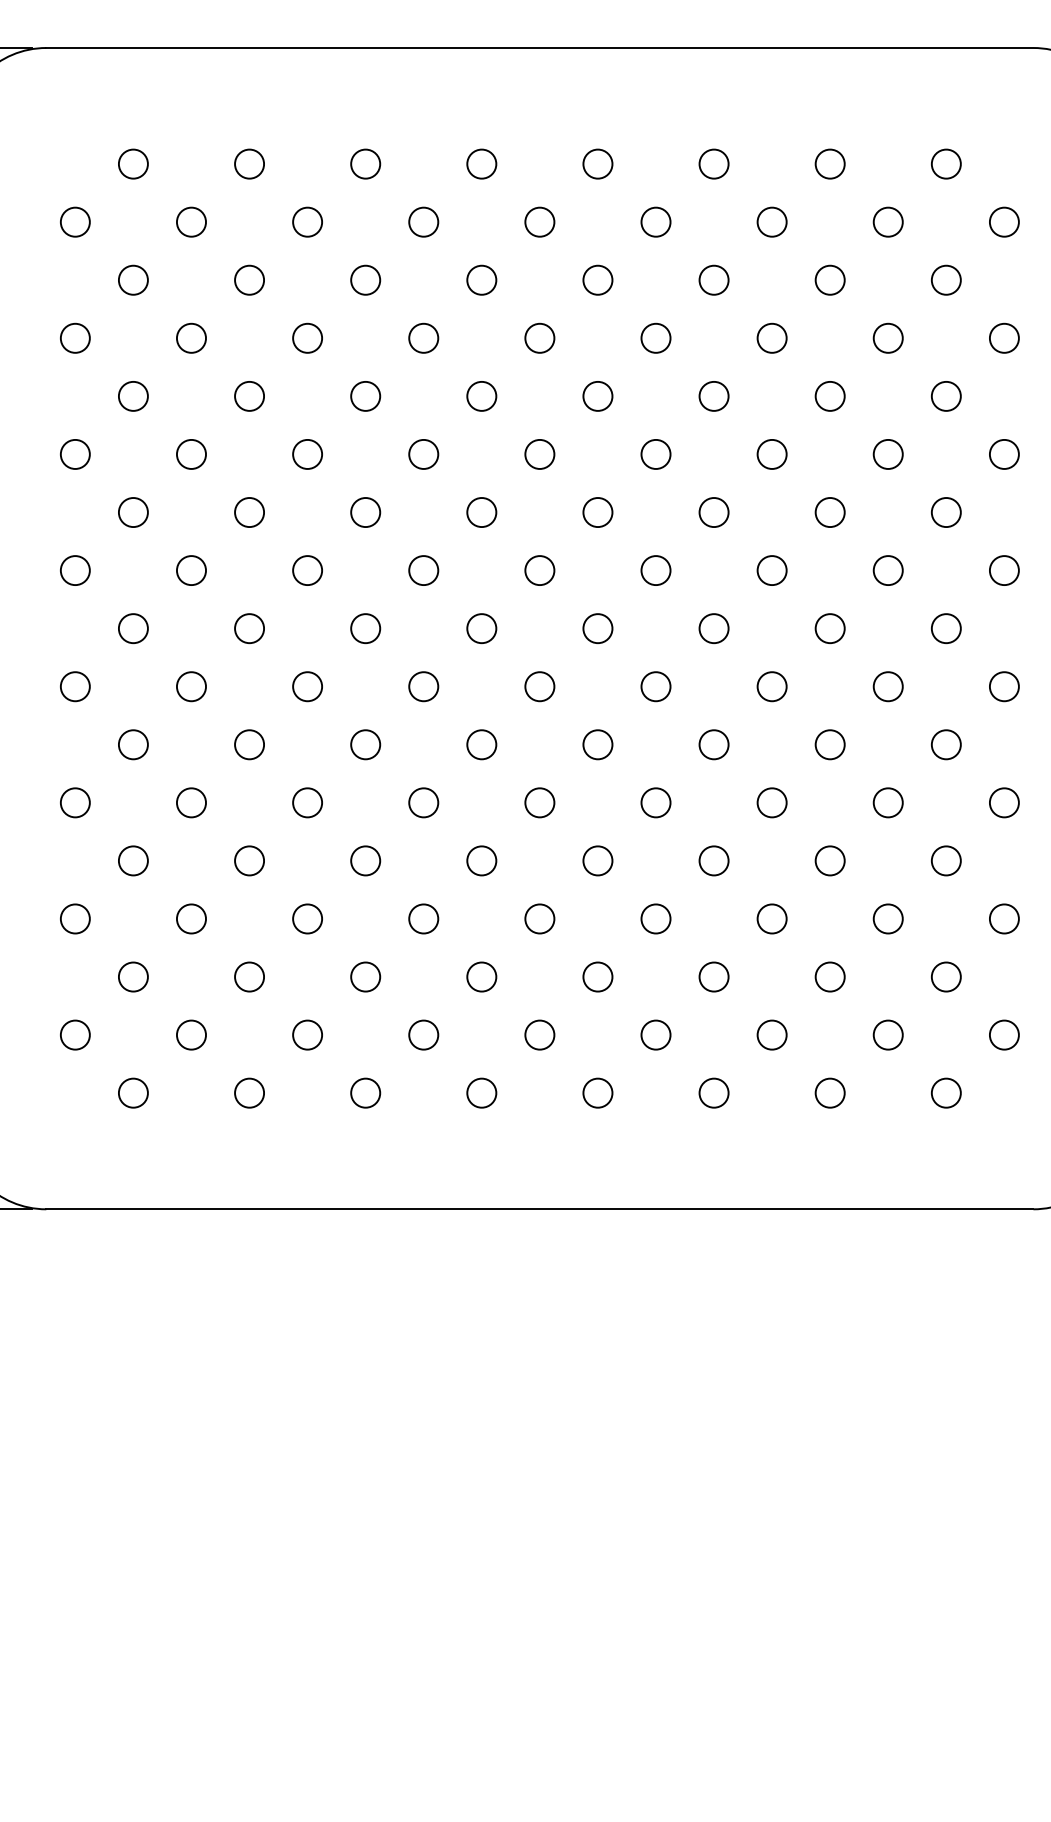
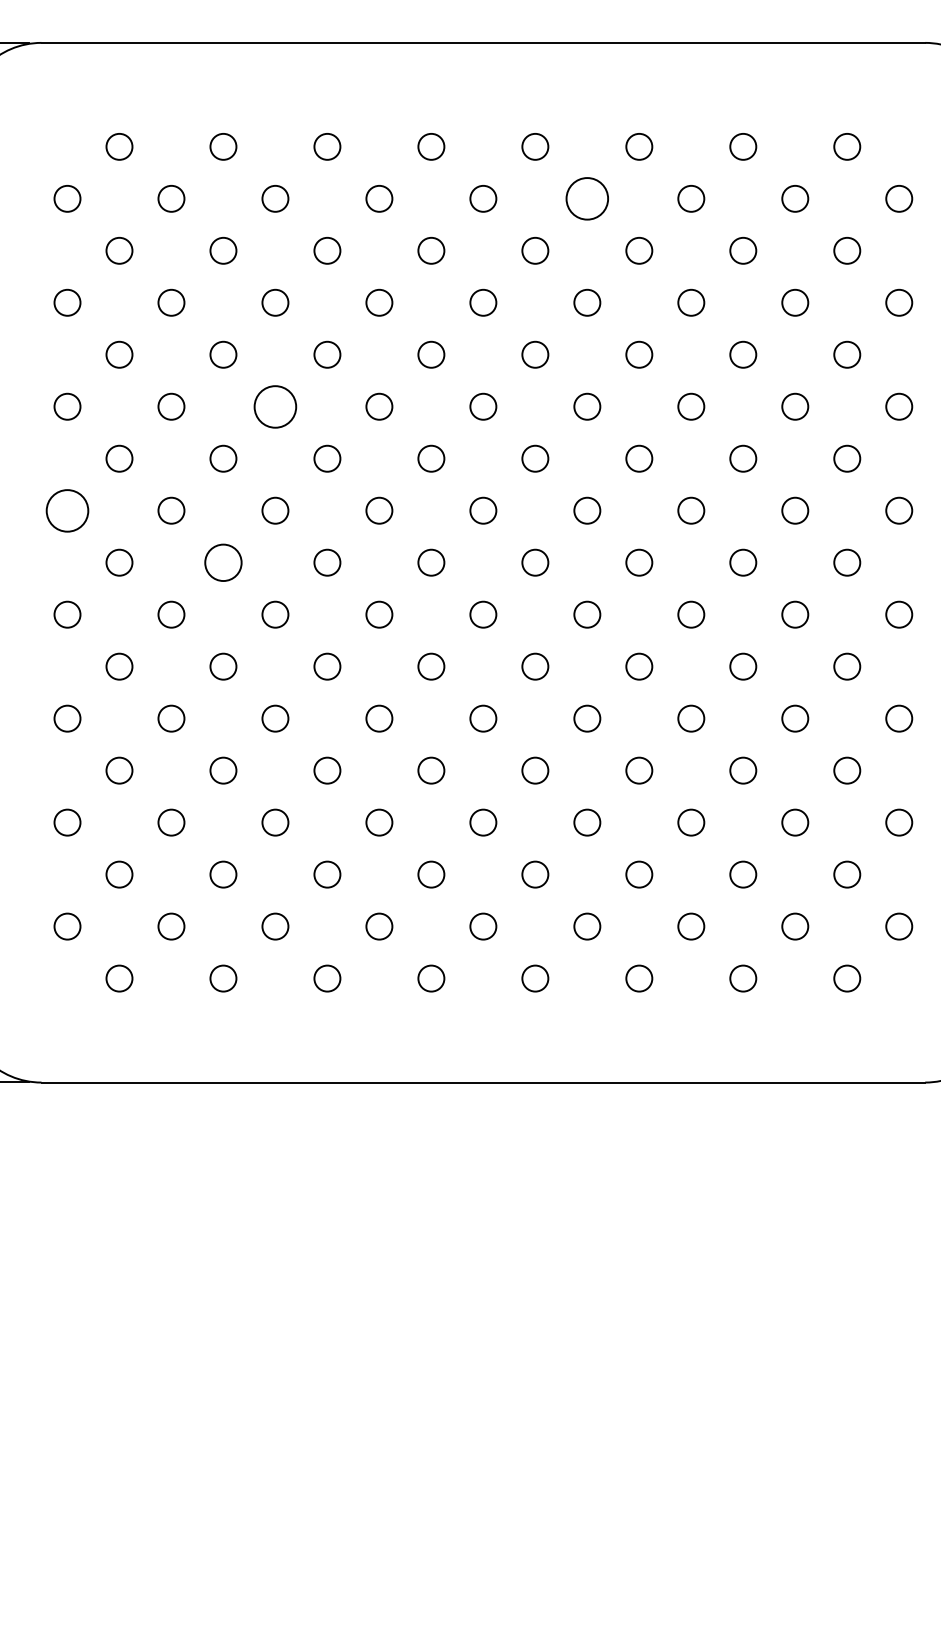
circle: (656, 221) -> (587, 198), size x1.6
circle: (307, 454) -> (275, 406), size x1.6
circle: (75, 570) -> (67, 510), size x1.6
circle: (249, 628) -> (223, 562), size x1.4

